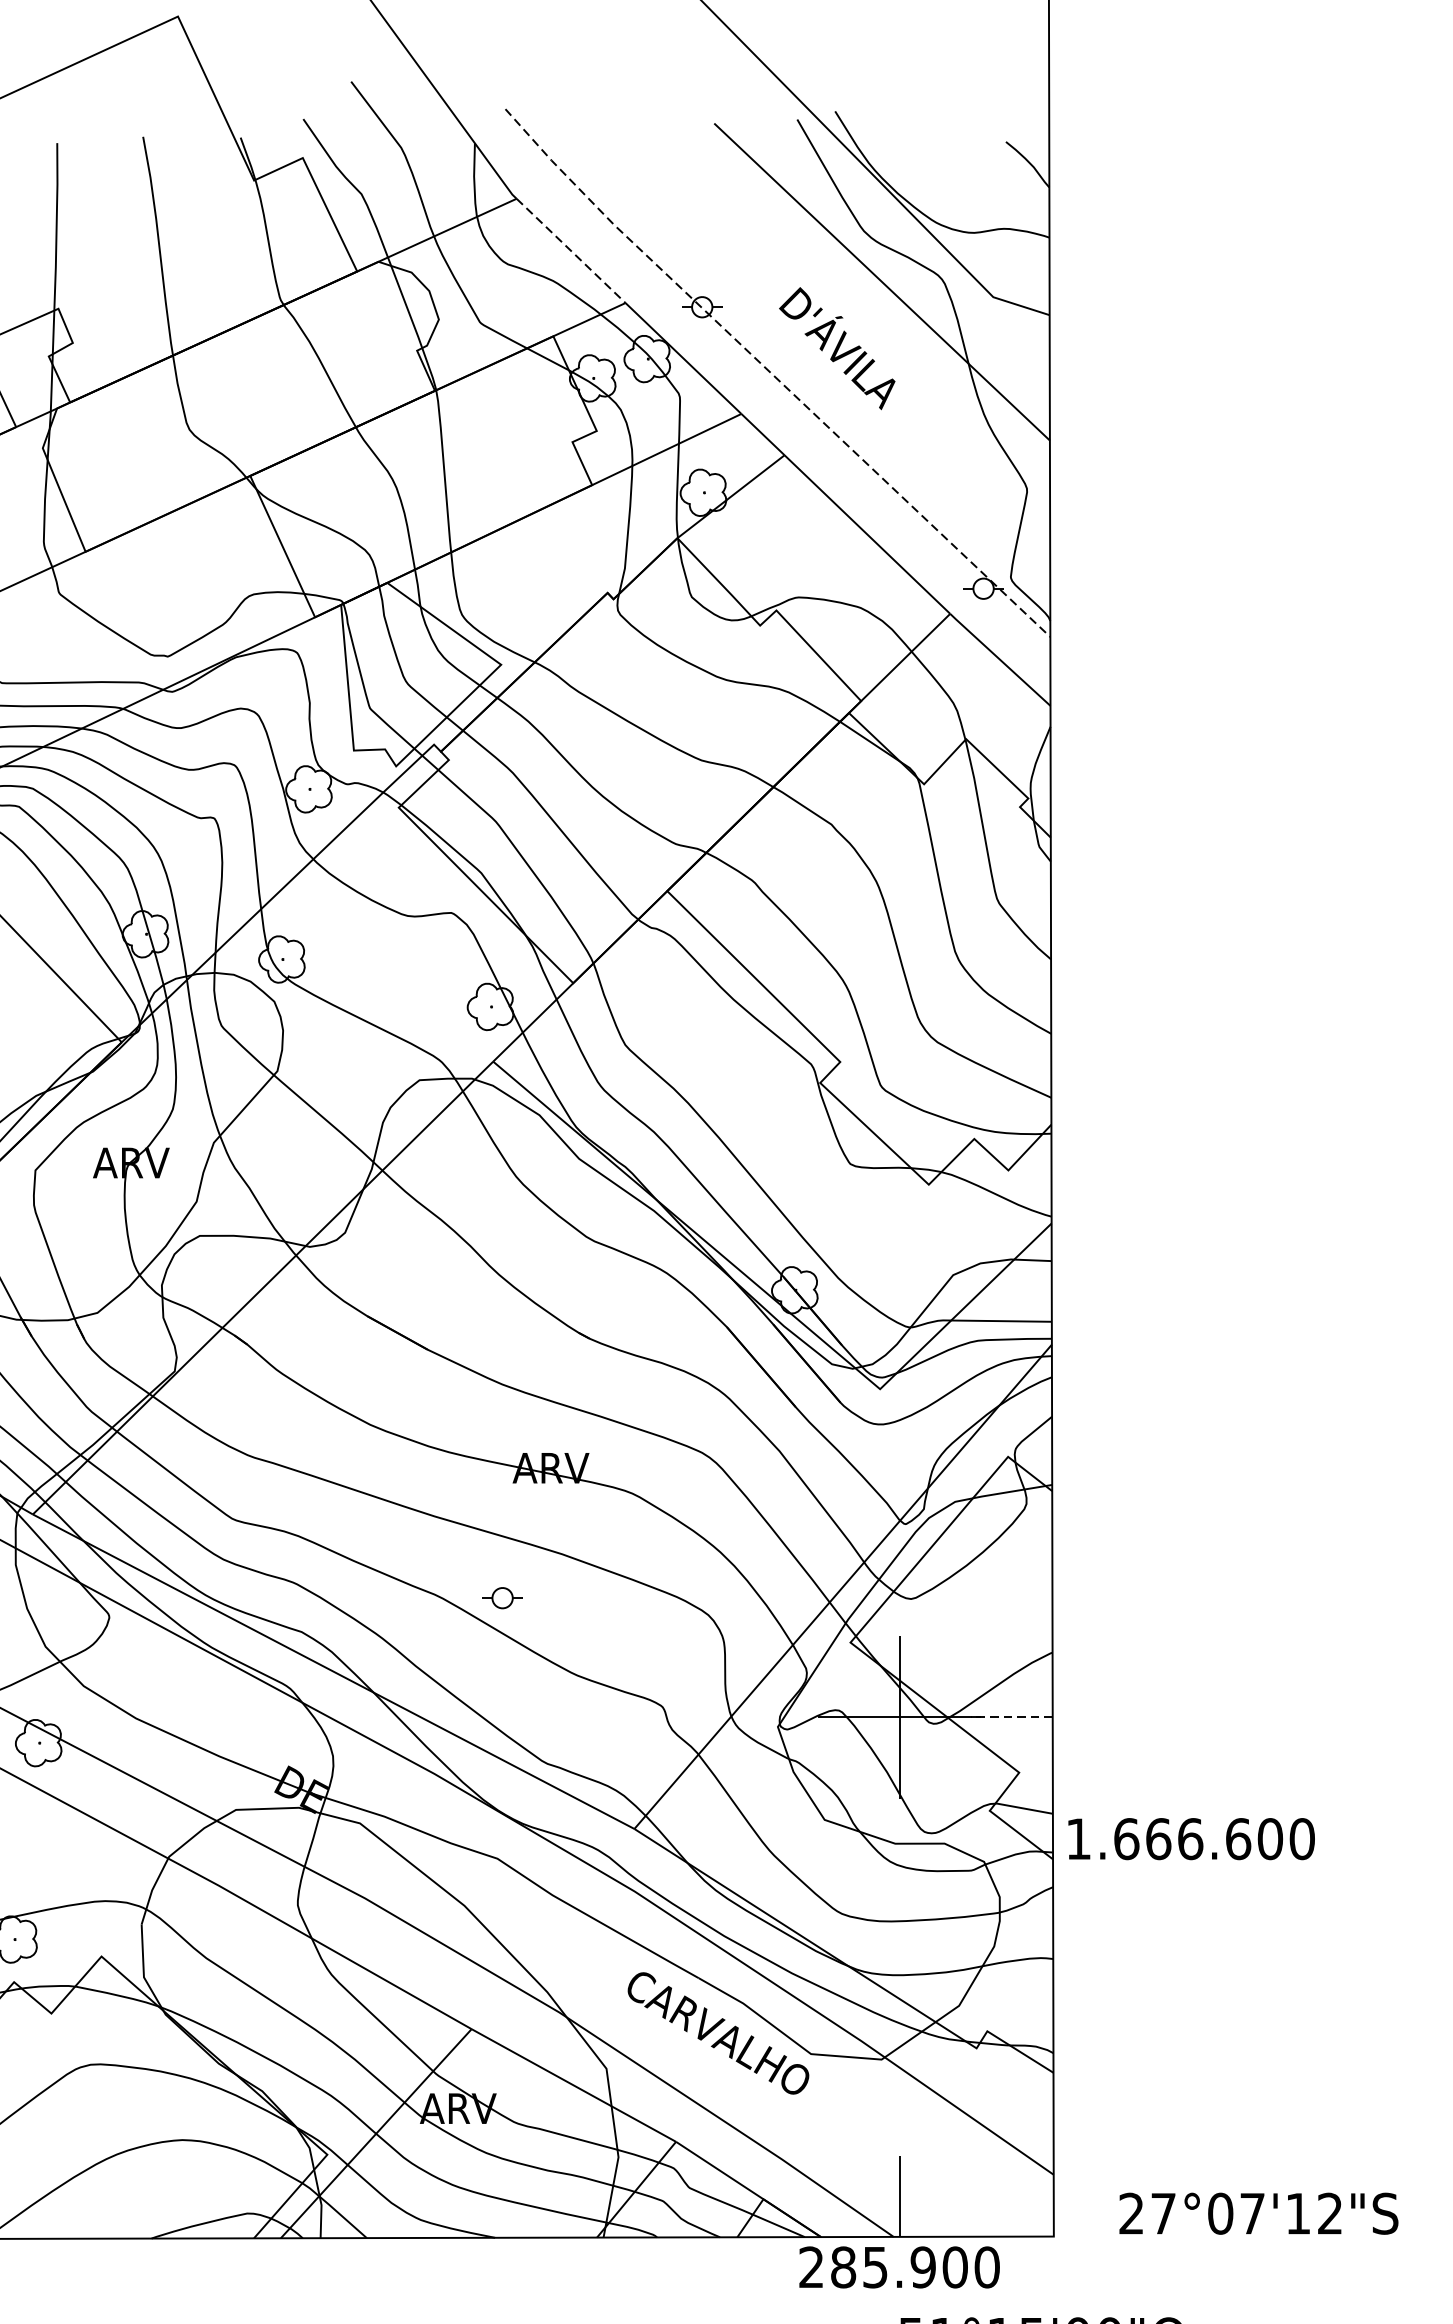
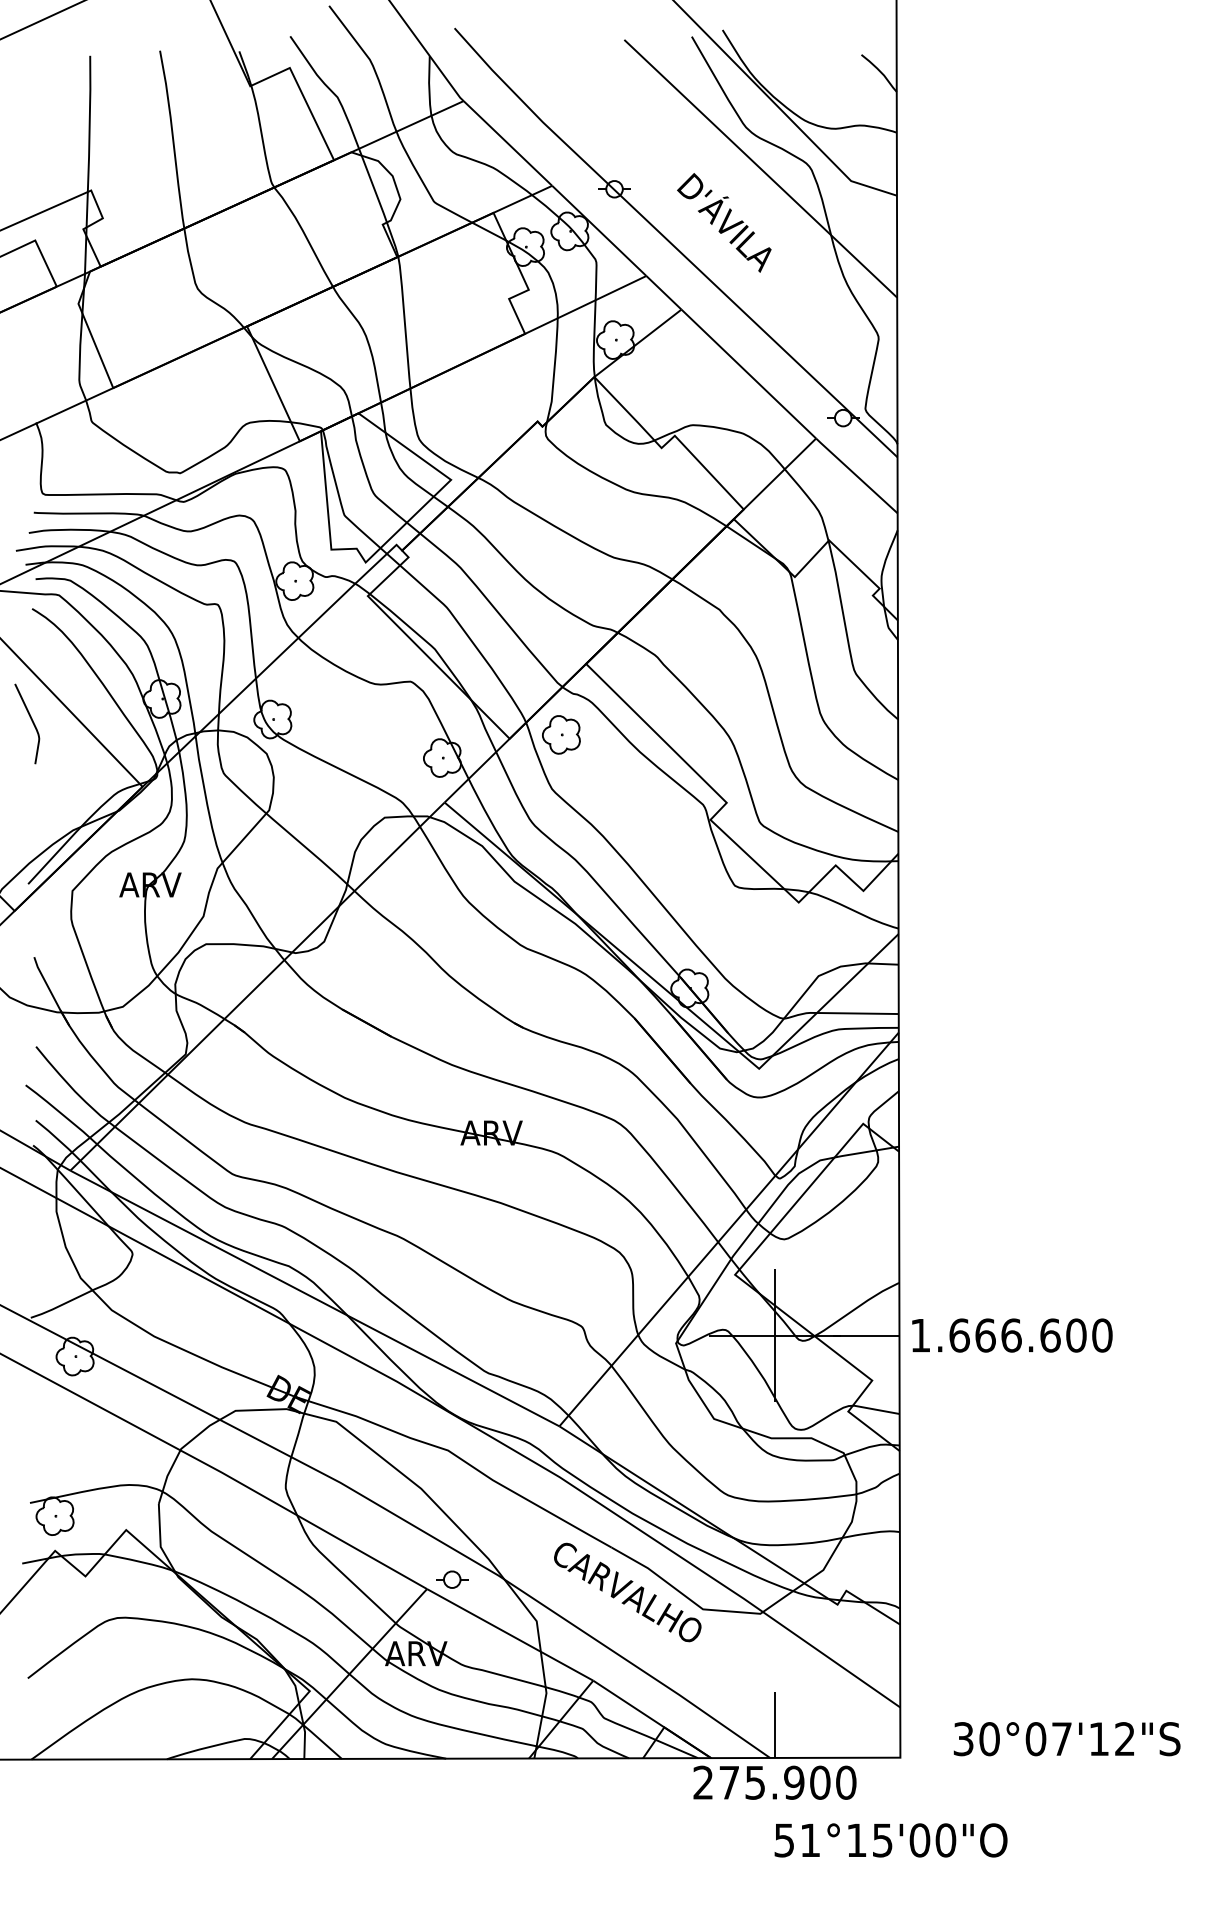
line: (571, 250) -> (508, 143), dashed -> solid
line: (773, 375) -> (672, 244), dashed -> solid
part: (636, 977) -> (561, 734), added
part: (502, 1597) -> (452, 1579), moved
line: (1010, 1717) -> (865, 1335), dashed -> solid
text: (1191, 1839) -> (1012, 1335), moved
text: (1147, 2214) -> (976, 1739), 27°07'12"S -> 30°07'12"S
text: (843, 2267) -> (729, 1782), 285.900 -> 275.900

